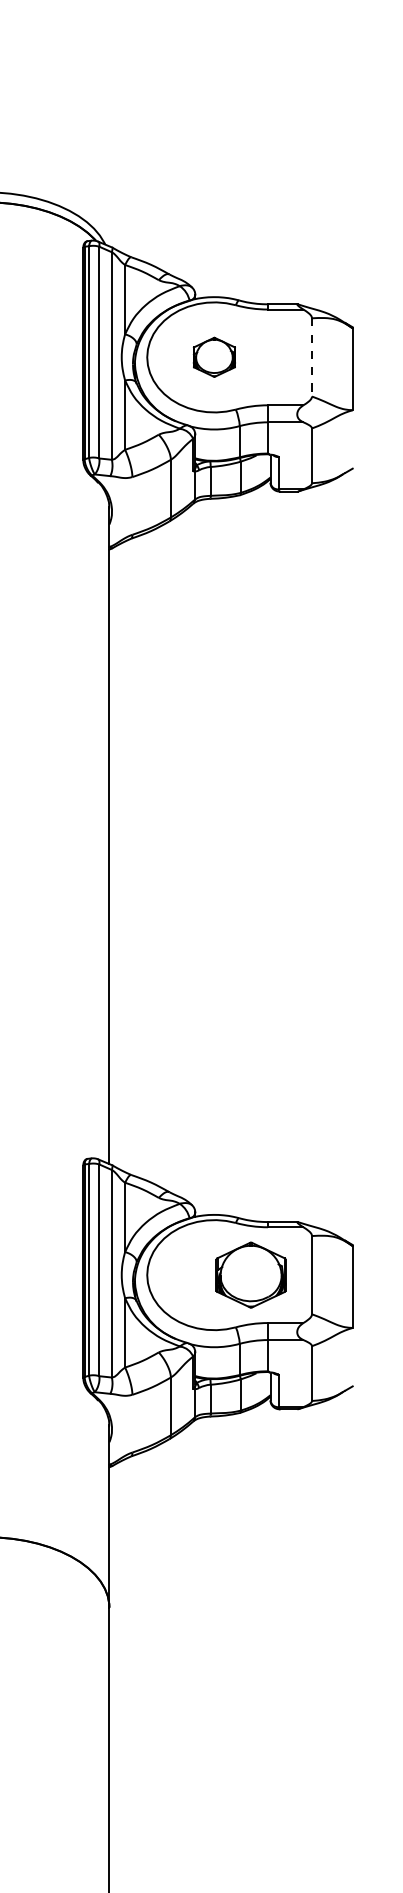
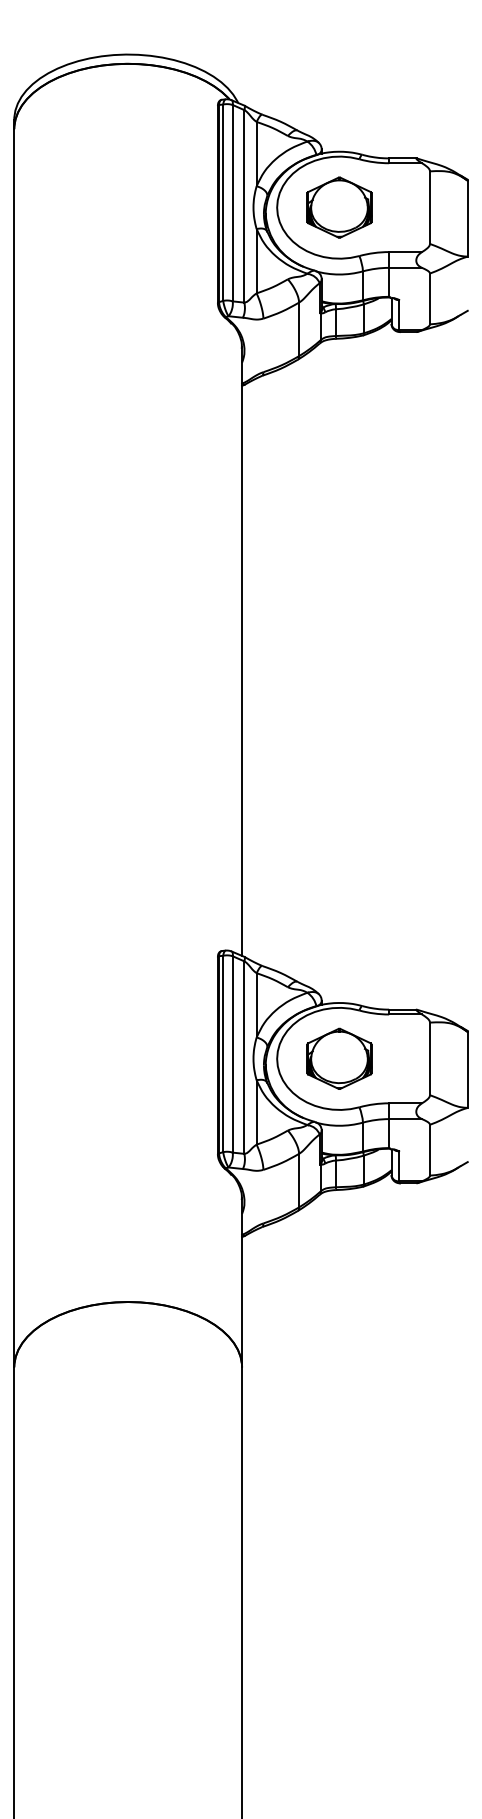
part: (214, 357) -> (339, 207), size x1.67
line: (311, 358) -> (429, 208), dashed -> solid
part: (251, 1274) -> (339, 1058), moved

